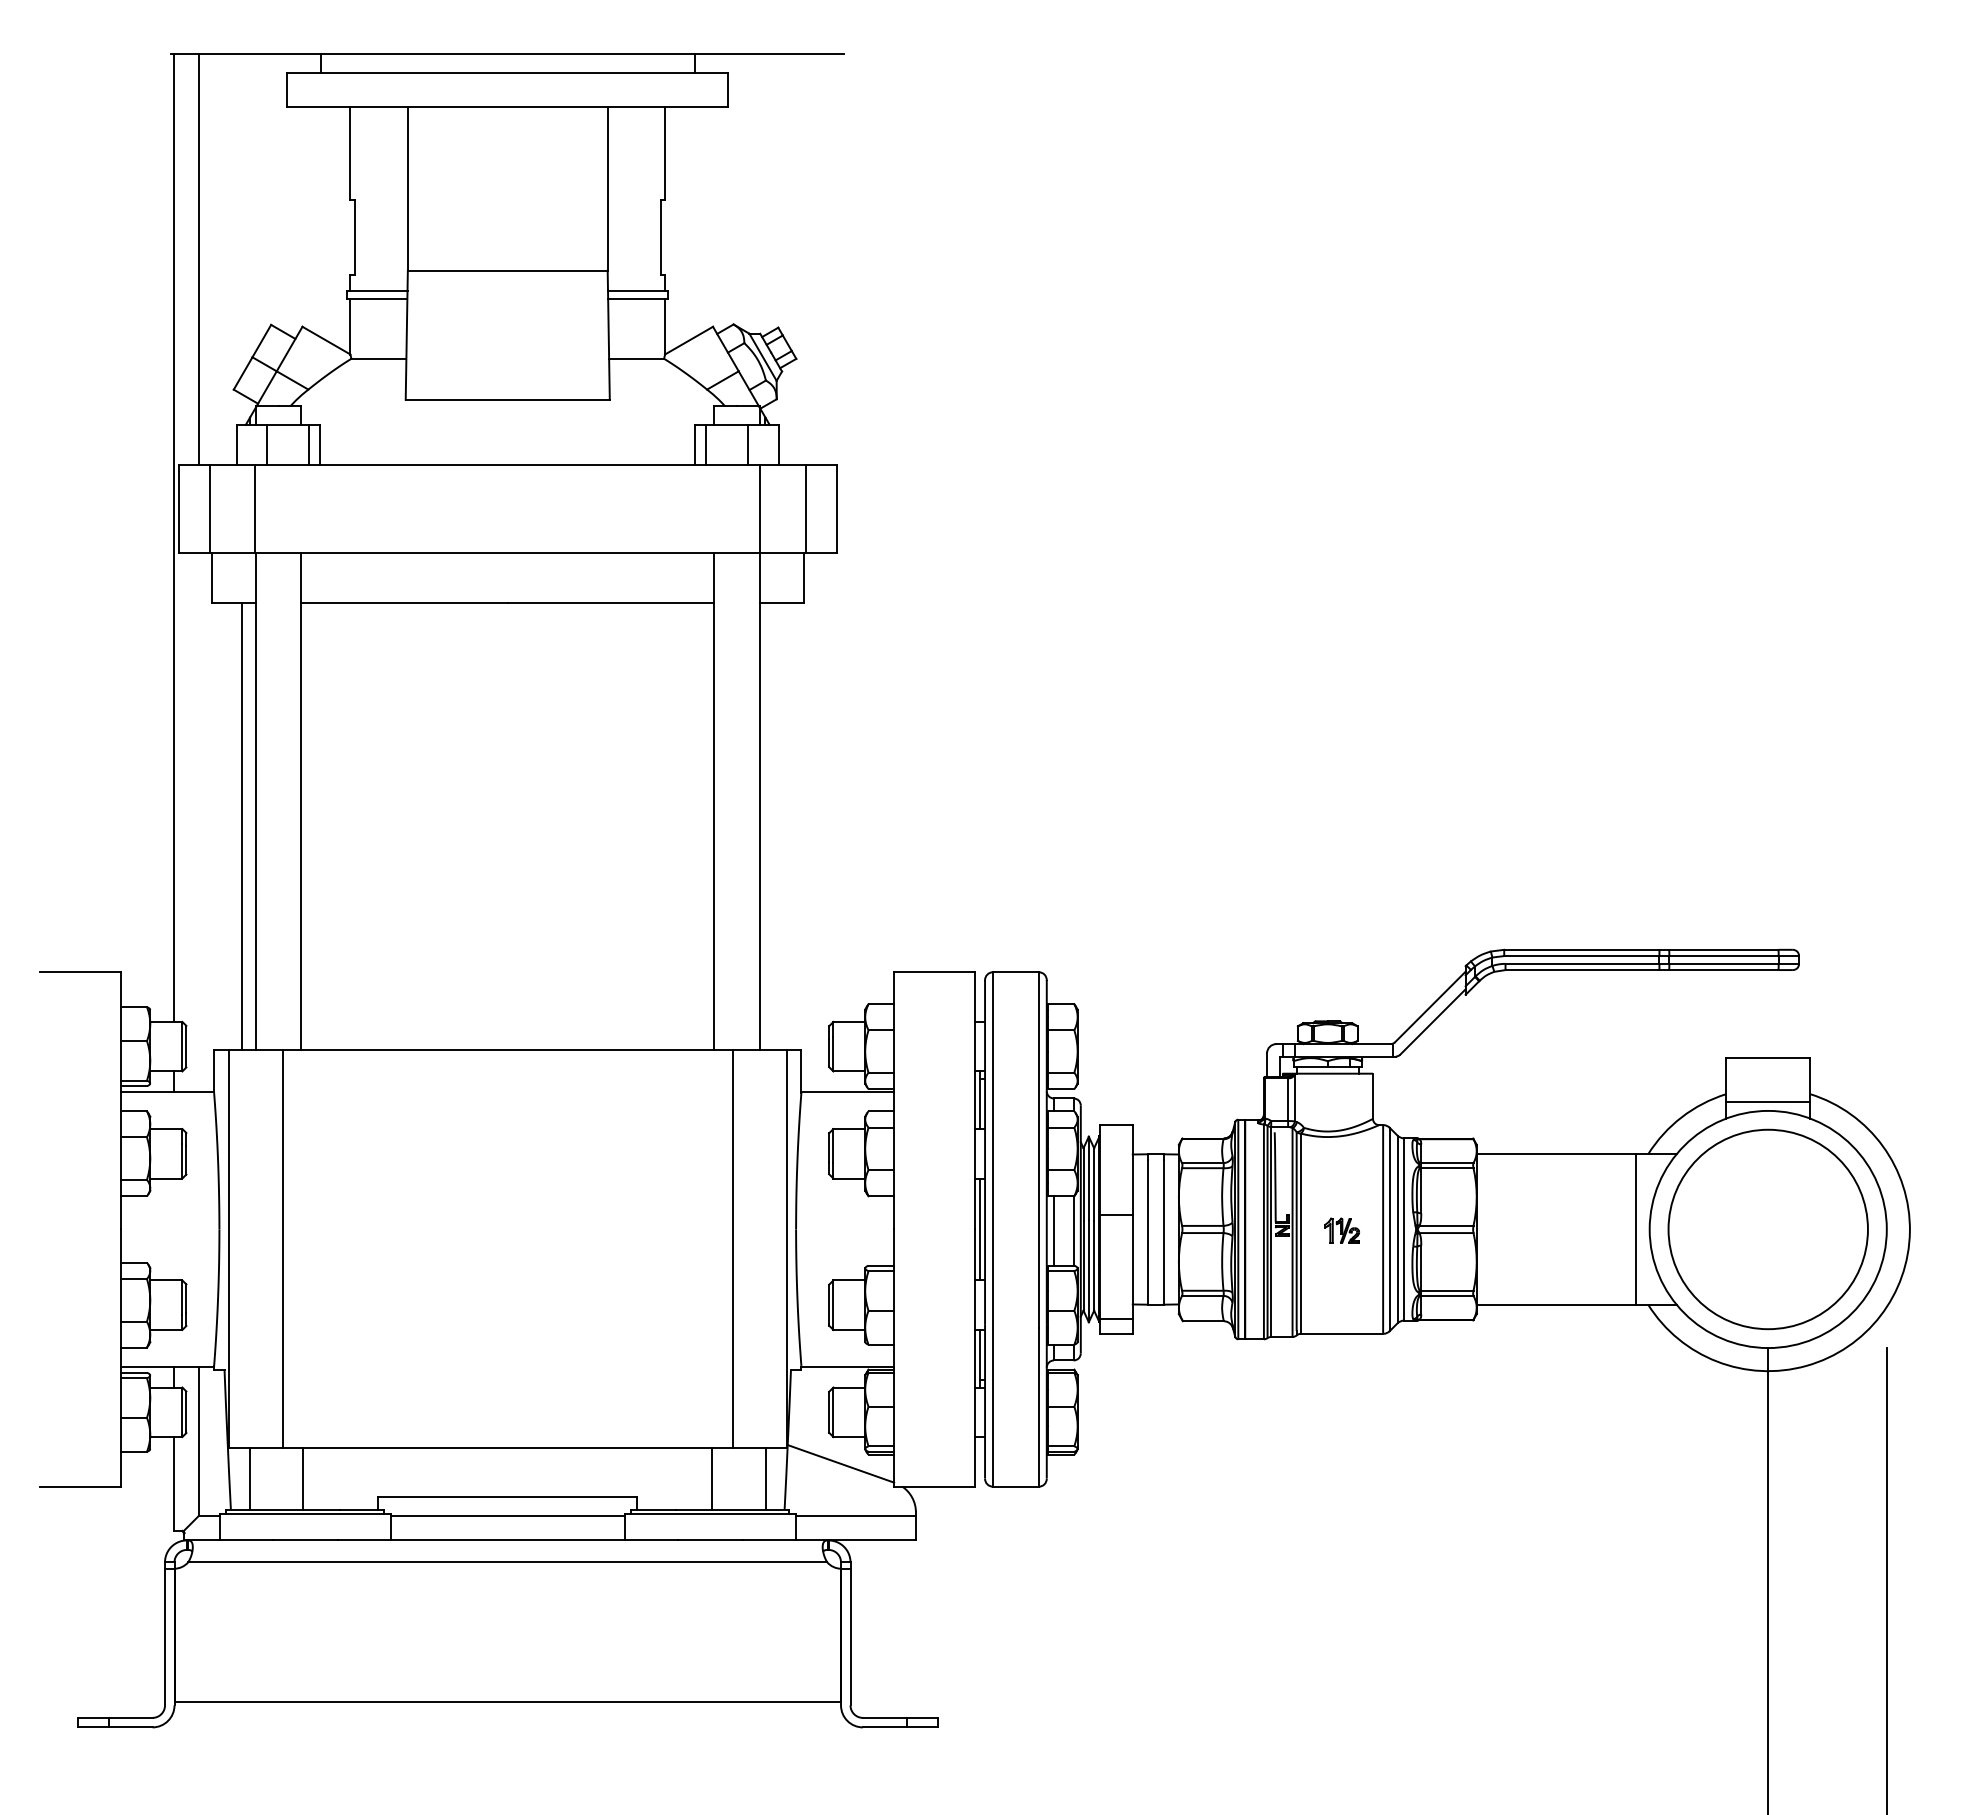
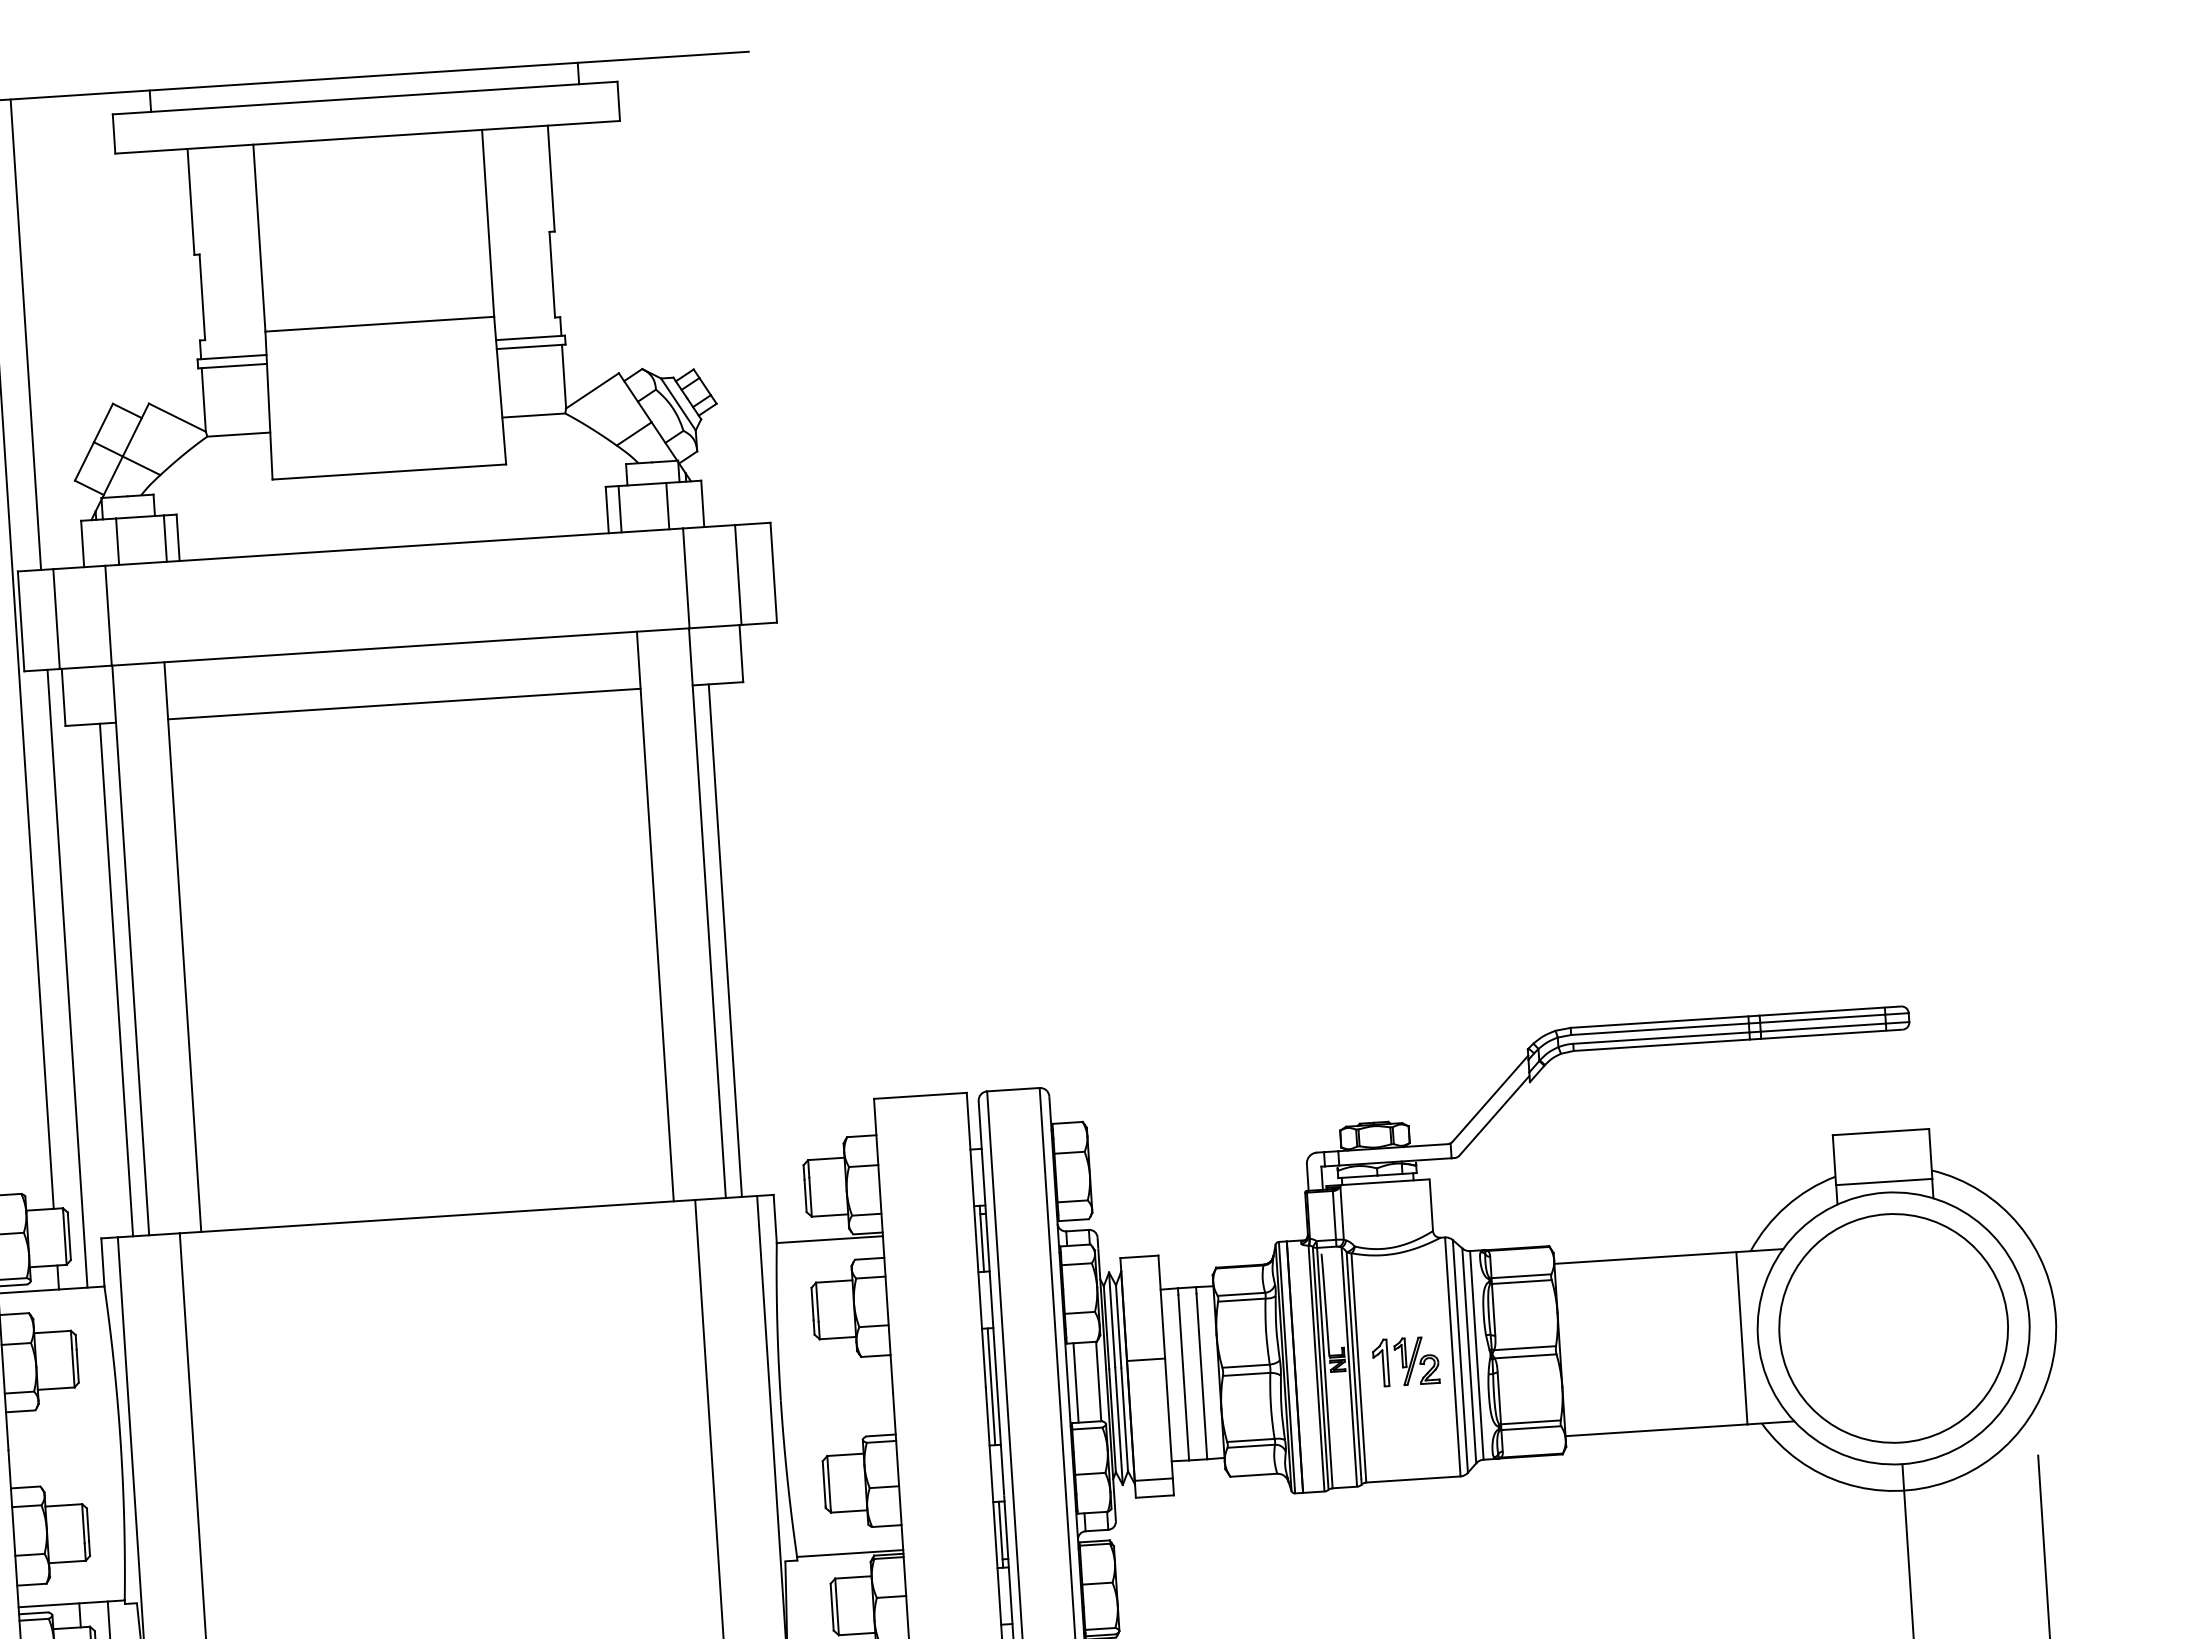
line: (199, 822) -> (67, 978), added
line: (773, 826) -> (725, 940), added
part: (1342, 1230) -> (1406, 1361), size x1.67

